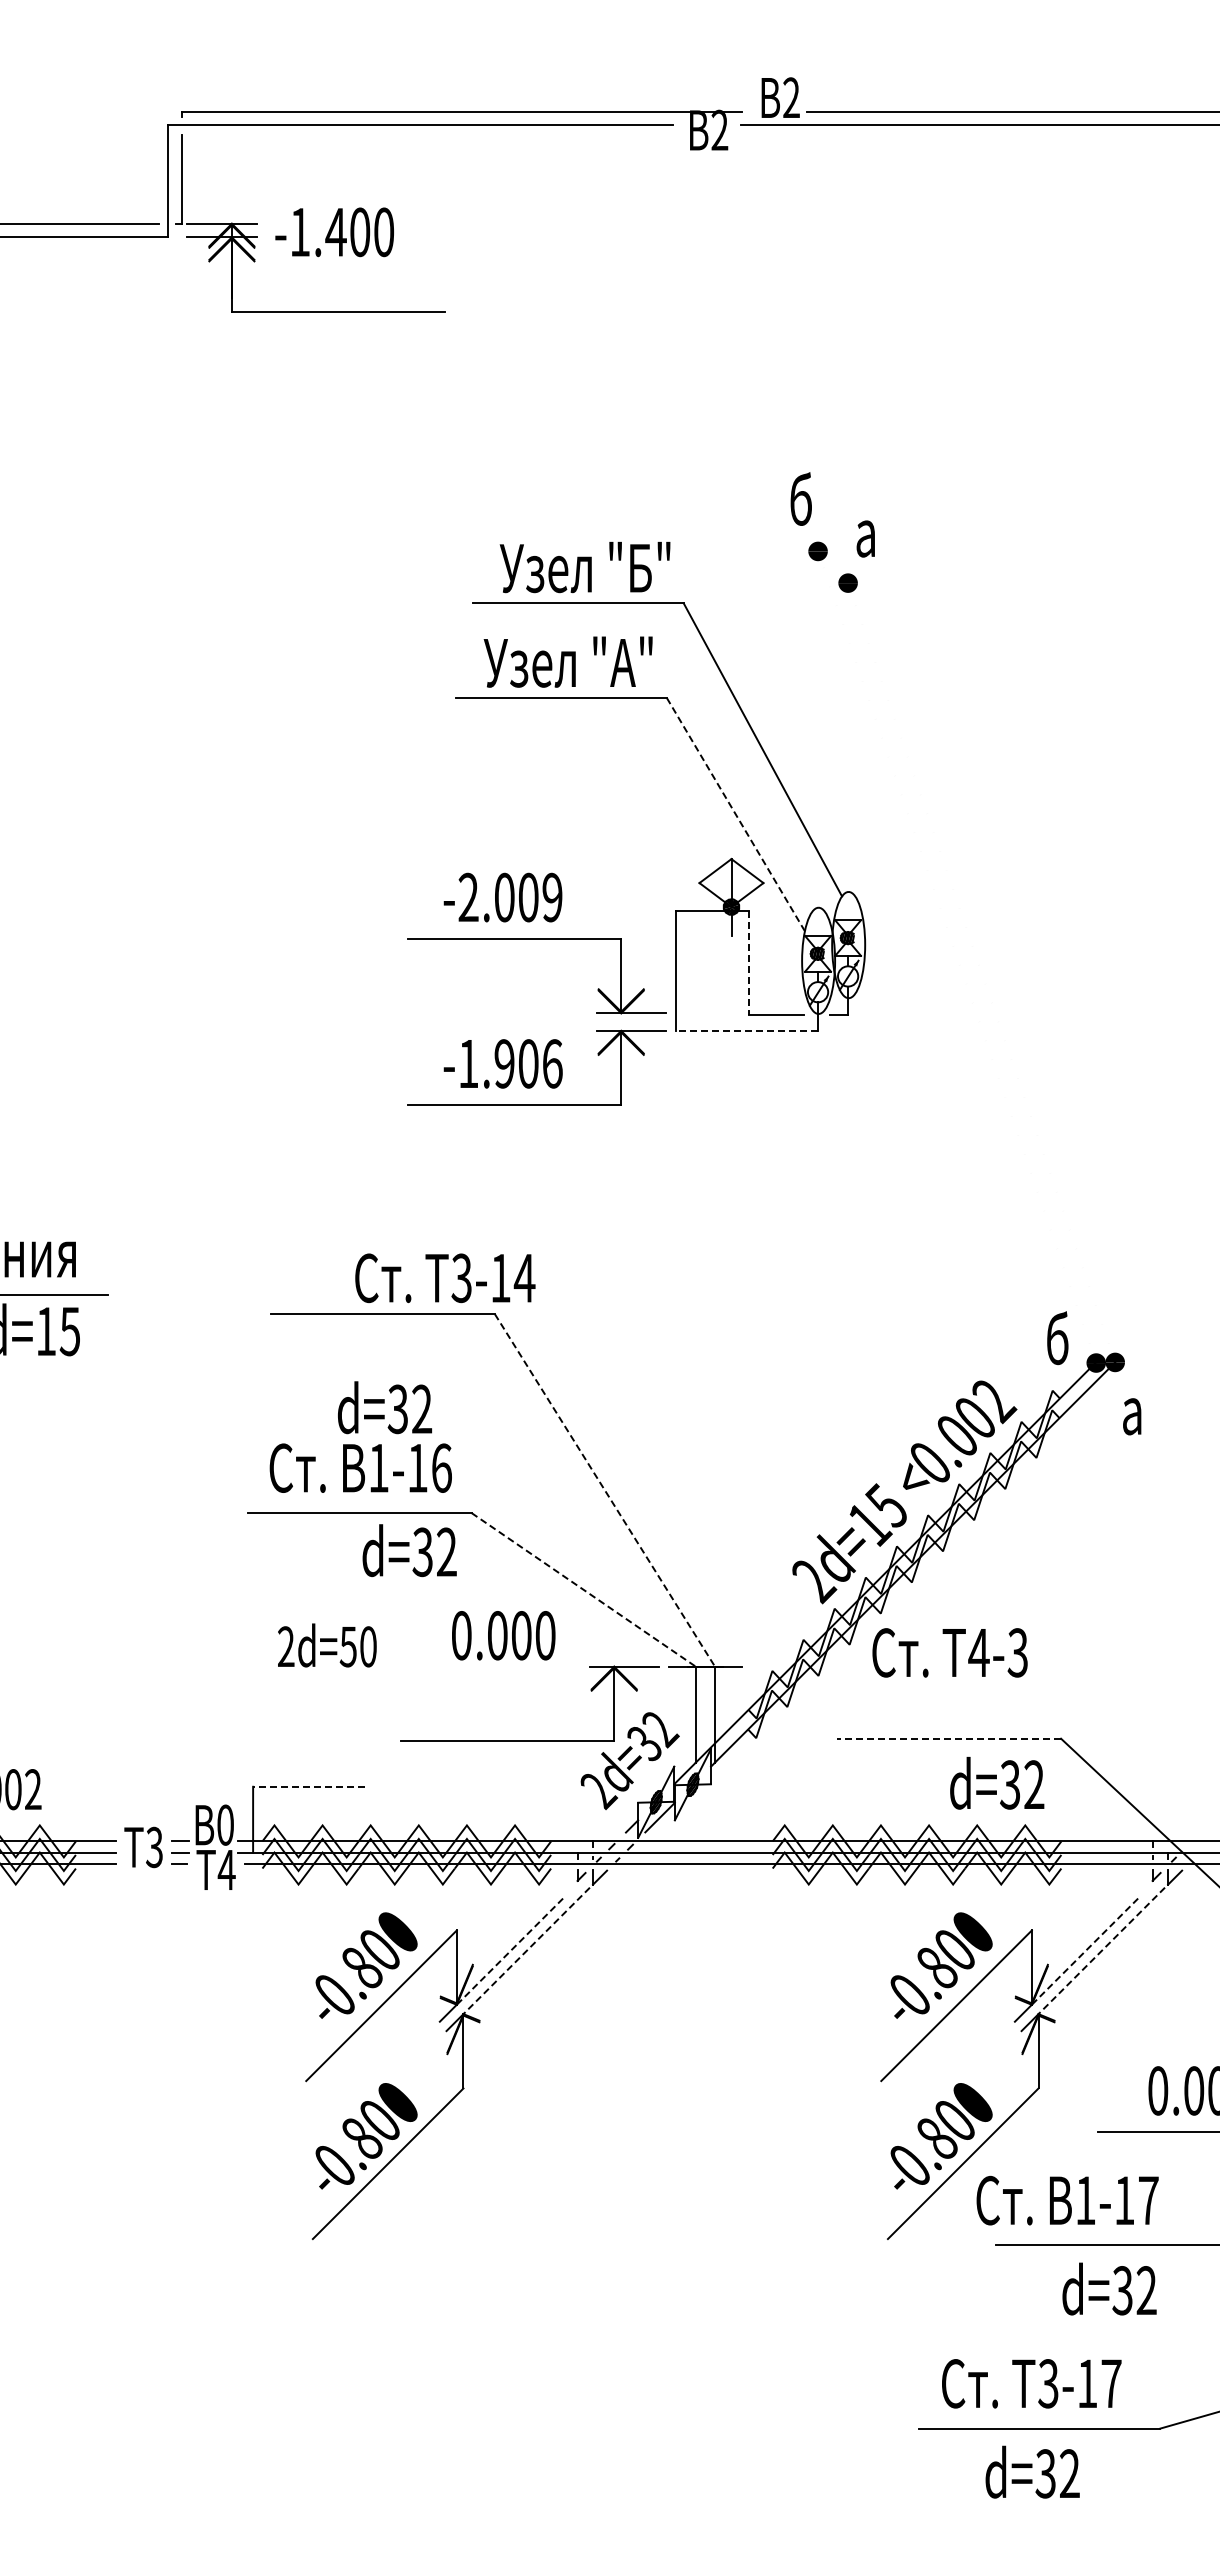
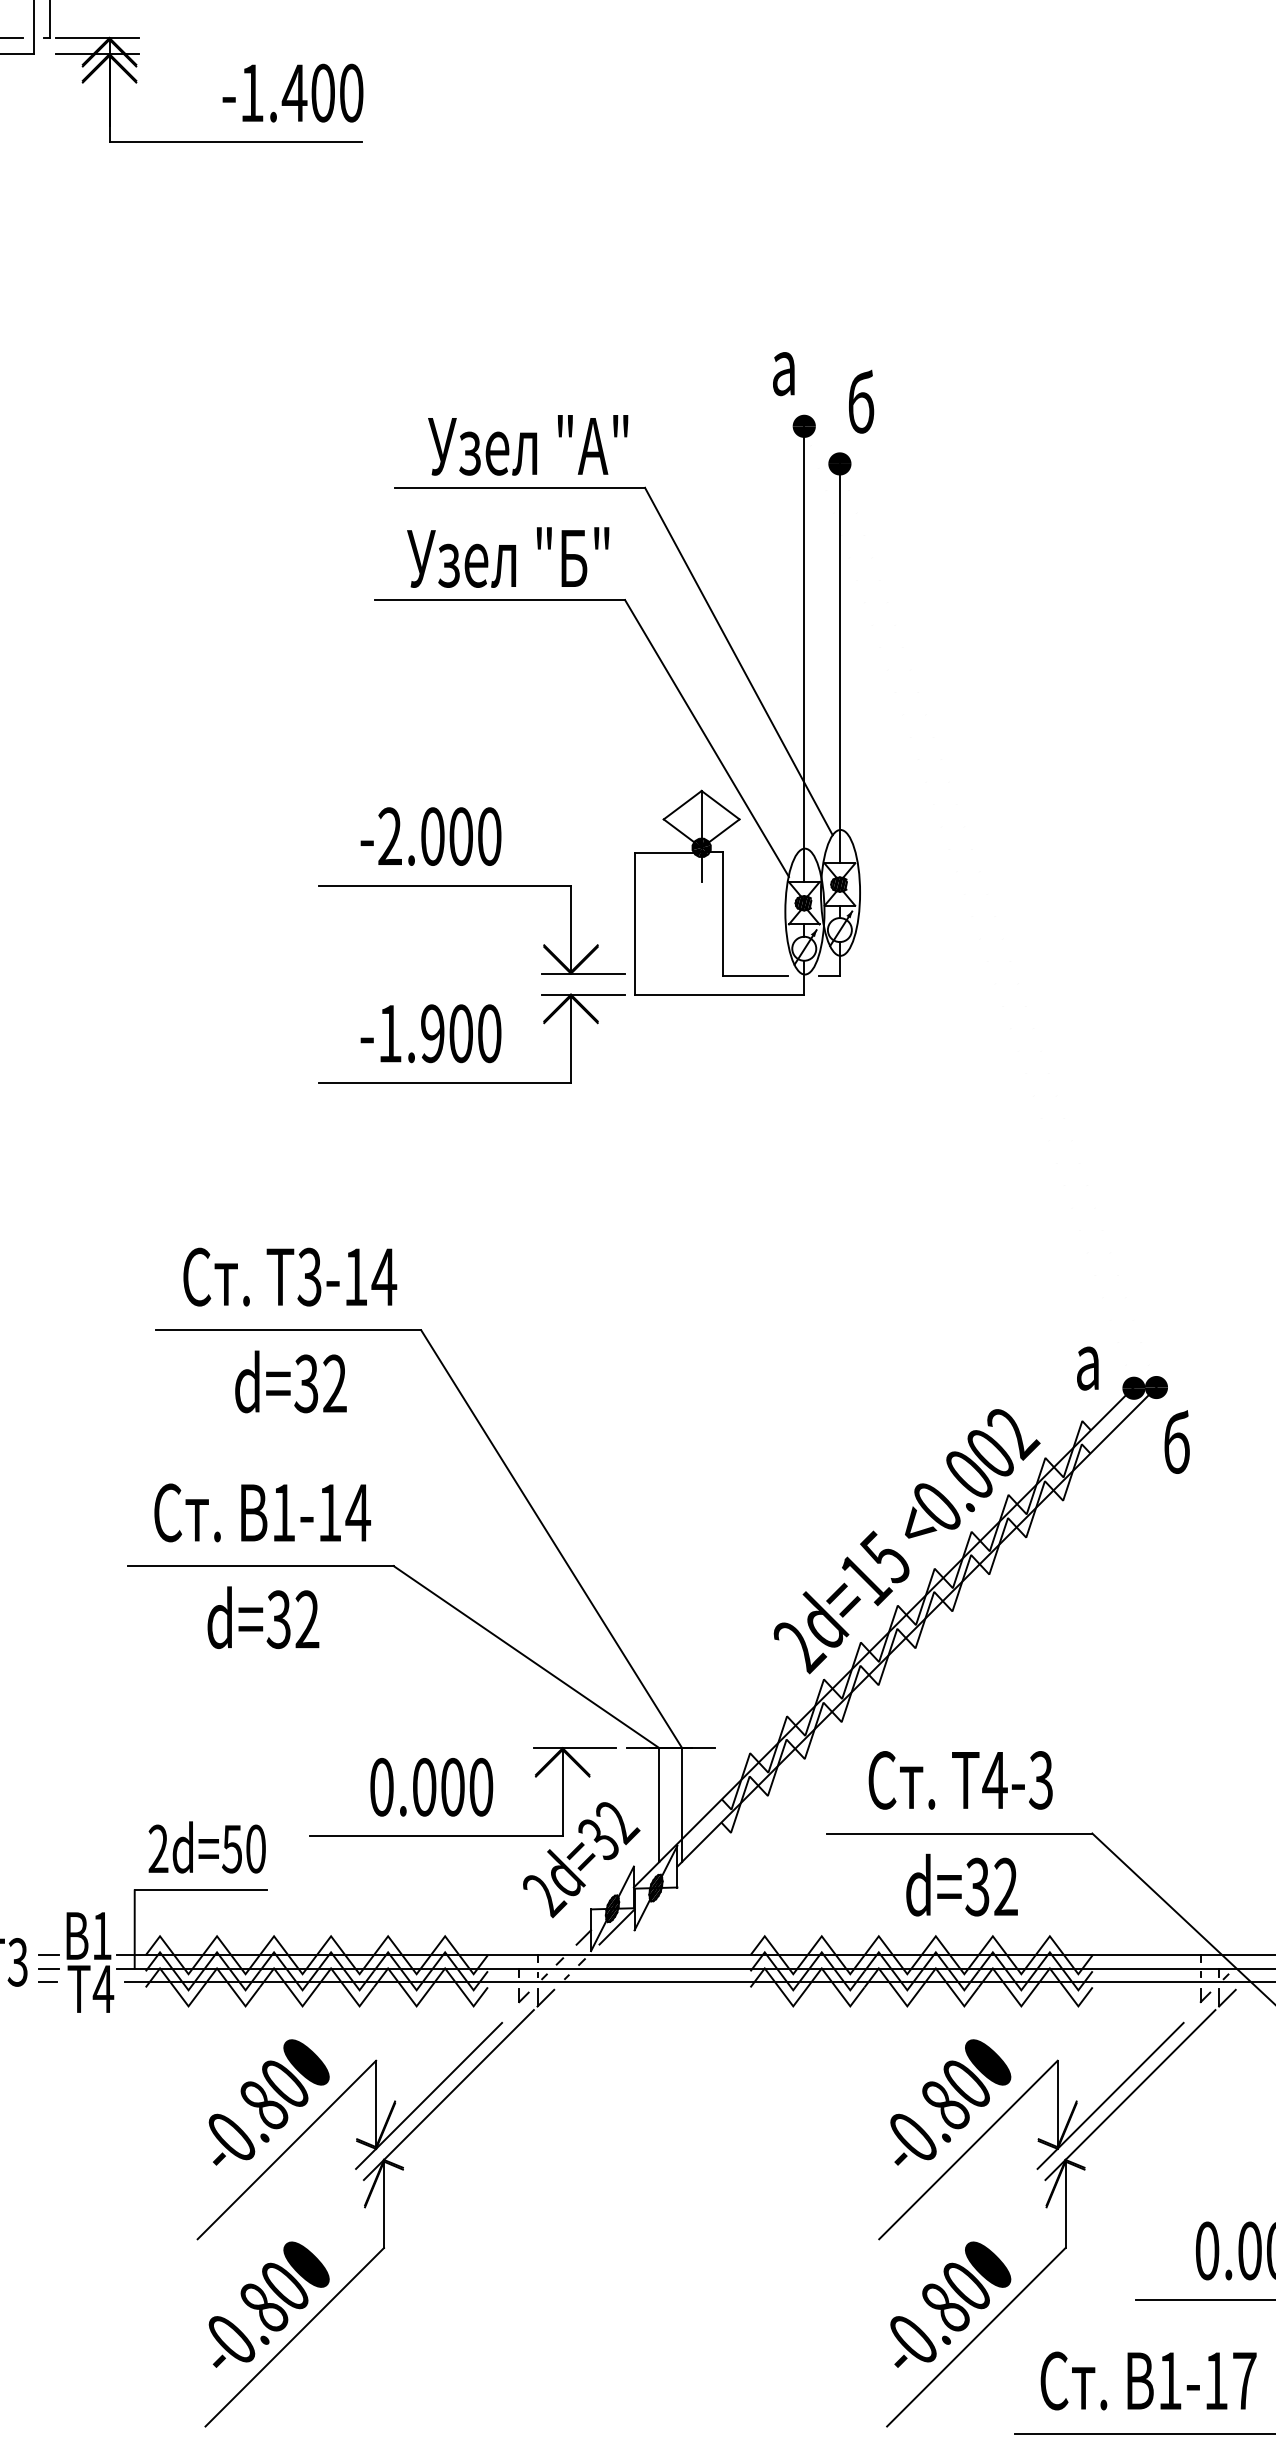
text: (334, 232) -> (292, 93), moved
text: (800, 498) -> (783, 363), б -> а
text: (865, 530) -> (860, 401), а -> б
text: (584, 567) -> (527, 445), Узел "Б" -> Узел "А"
text: (568, 661) -> (508, 556), Узел "А" -> Узел "Б"
line: (818, 743) -> (804, 653), added
line: (848, 751) -> (840, 663), added
line: (736, 814) -> (707, 738), dashed -> solid
text: (552, 897) -> (489, 836), -2.009 -> -2.000
line: (749, 963) -> (723, 914), dashed -> solid
line: (746, 1030) -> (719, 994), dashed -> solid
text: (552, 1063) -> (489, 1033), -1.906 -> -1.900
text: (445, 1278) -> (290, 1277), moved
text: (1057, 1338) -> (1088, 1359), б -> а
text: (384, 1407) -> (290, 1381), moved
text: (1132, 1408) -> (1176, 1442), а -> б
text: (441, 1467) -> (357, 1512), 1-16 -> 1-14
line: (604, 1490) -> (551, 1539), dashed -> solid
text: (409, 1550) -> (263, 1617), moved
line: (583, 1589) -> (526, 1656), dashed -> solid
text: (503, 1635) -> (431, 1787), moved
text: (327, 1645) -> (207, 1847), moved
text: (949, 1652) -> (960, 1779), moved
line: (949, 1738) -> (960, 1833), dashed -> solid
text: (997, 1783) -> (962, 1885), moved
line: (308, 1786) -> (200, 1890), dashed -> solid
text: (225, 1824) -> (101, 1935), 0 -> 1
line: (526, 1951) -> (458, 2085), dashed -> solid
line: (1101, 1951) -> (1140, 2085), dashed -> solid
line: (509, 1952) -> (438, 2086), dashed -> solid
line: (1084, 1952) -> (1120, 2086), dashed -> solid
text: (1067, 2200) -> (1148, 2380), moved

